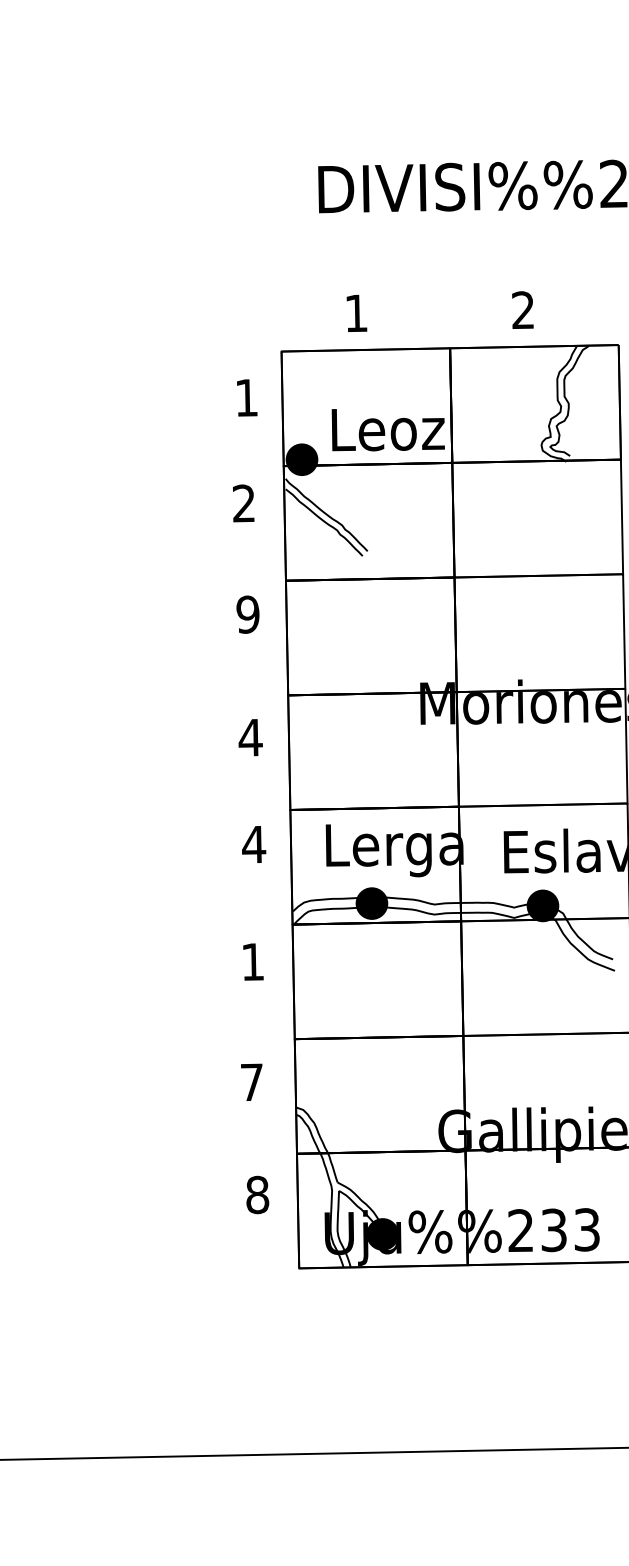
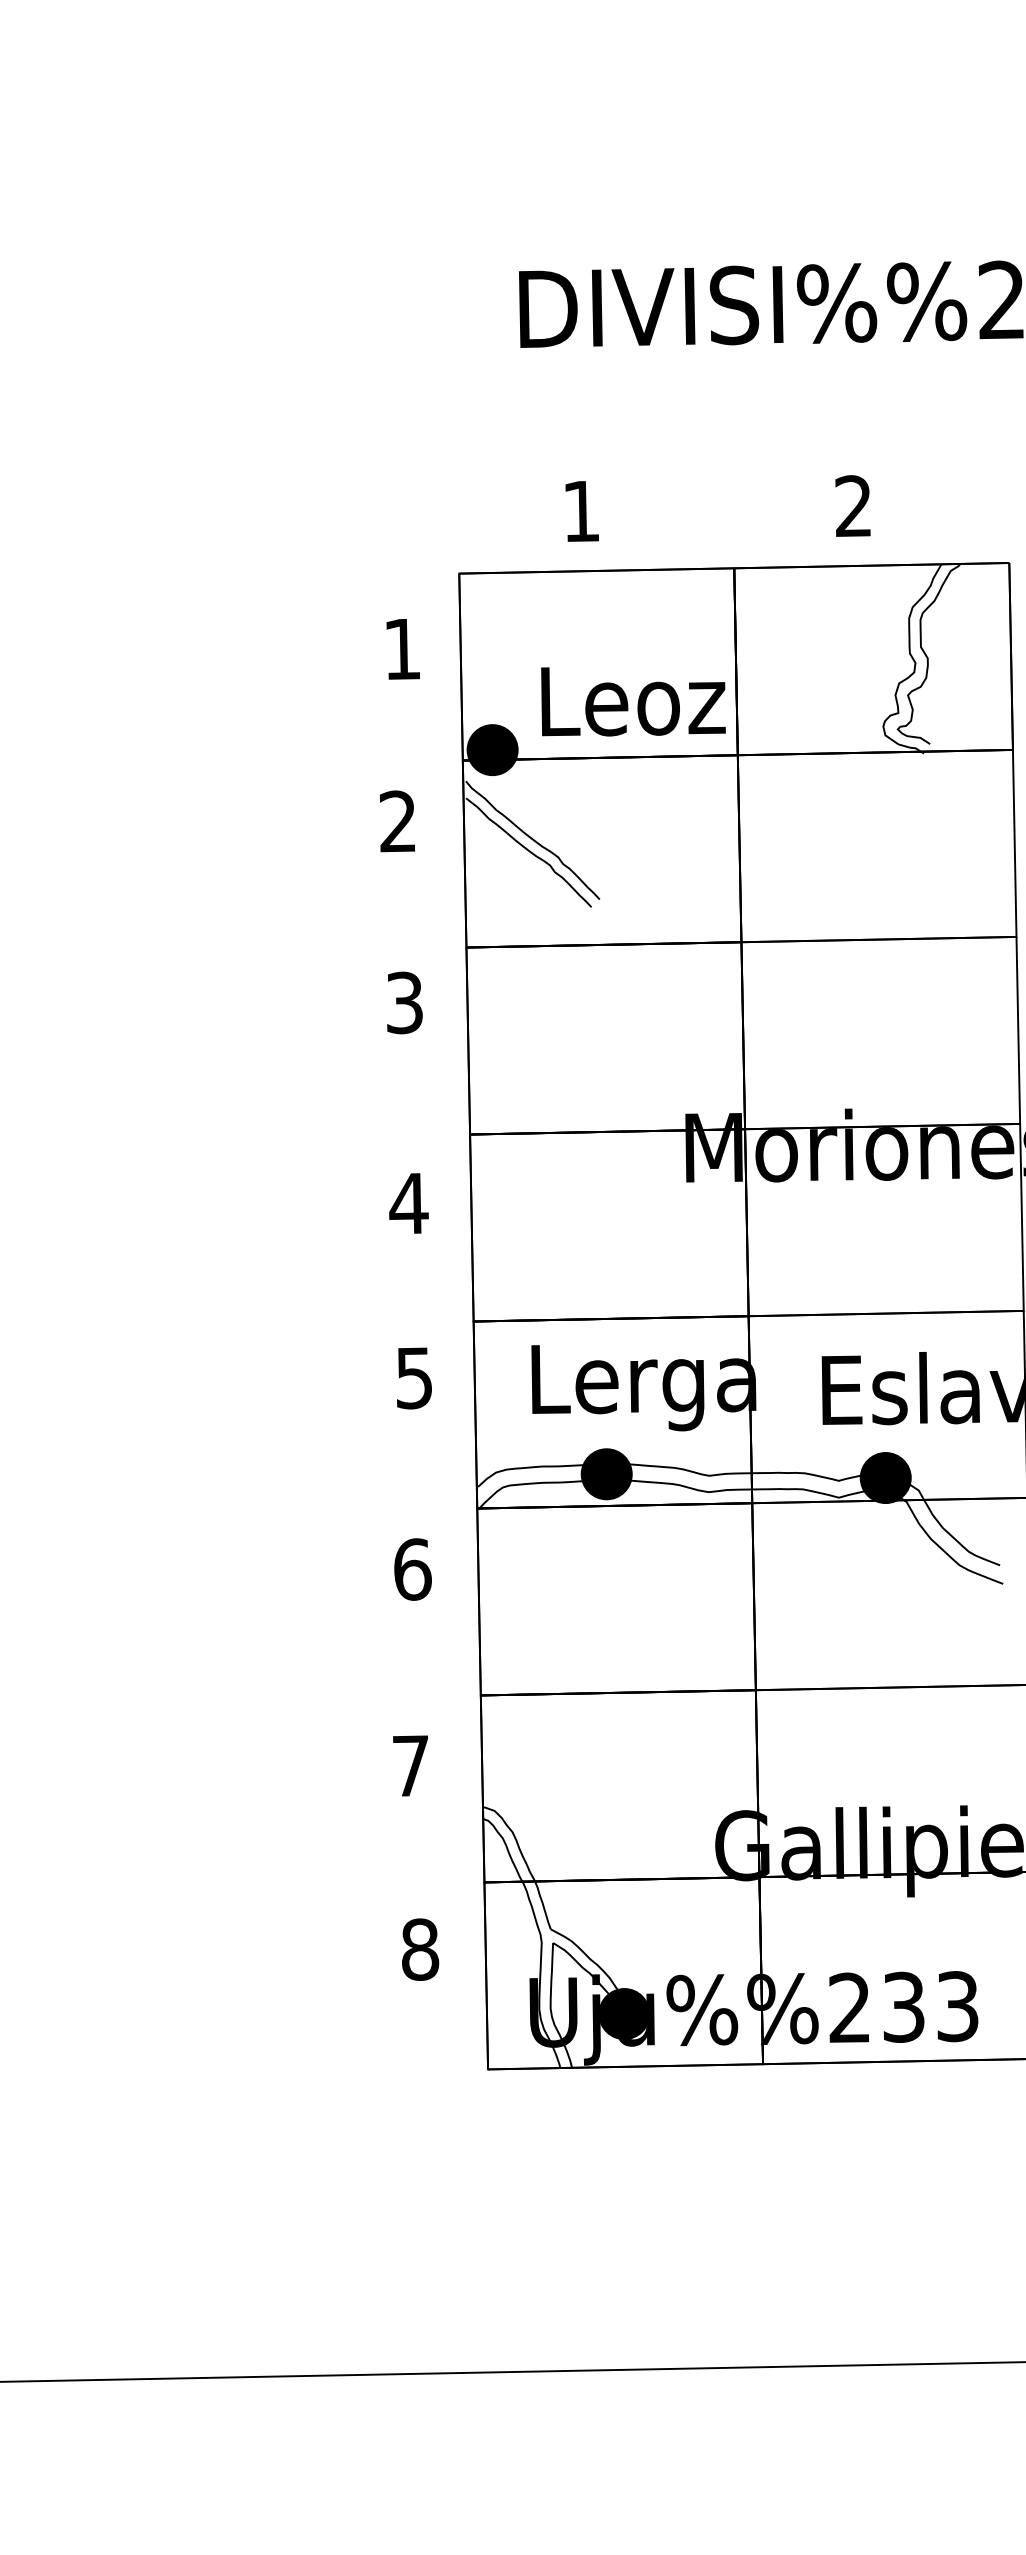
text: (247, 614) -> (403, 1002), 9 -> 3
text: (254, 844) -> (415, 1377), 4 -> 5
text: (252, 961) -> (411, 1568), 1 -> 6

